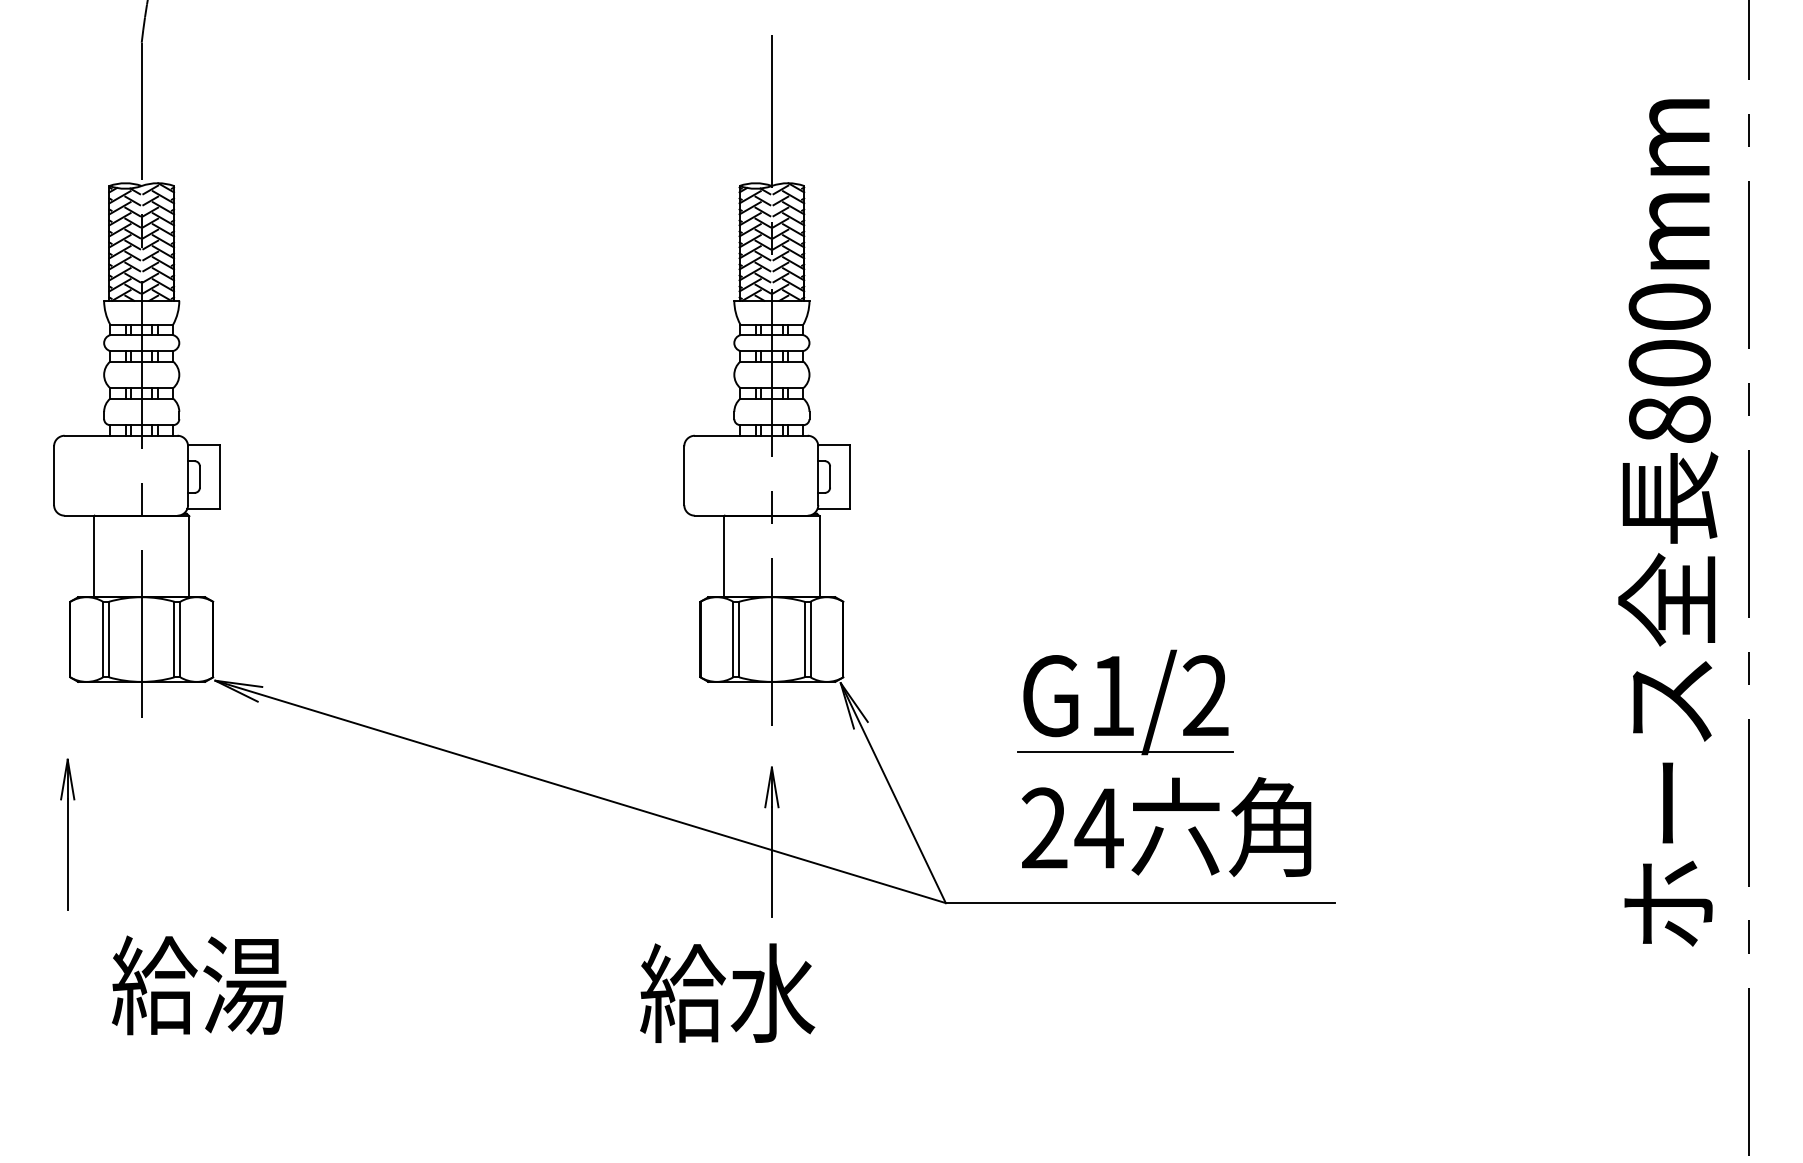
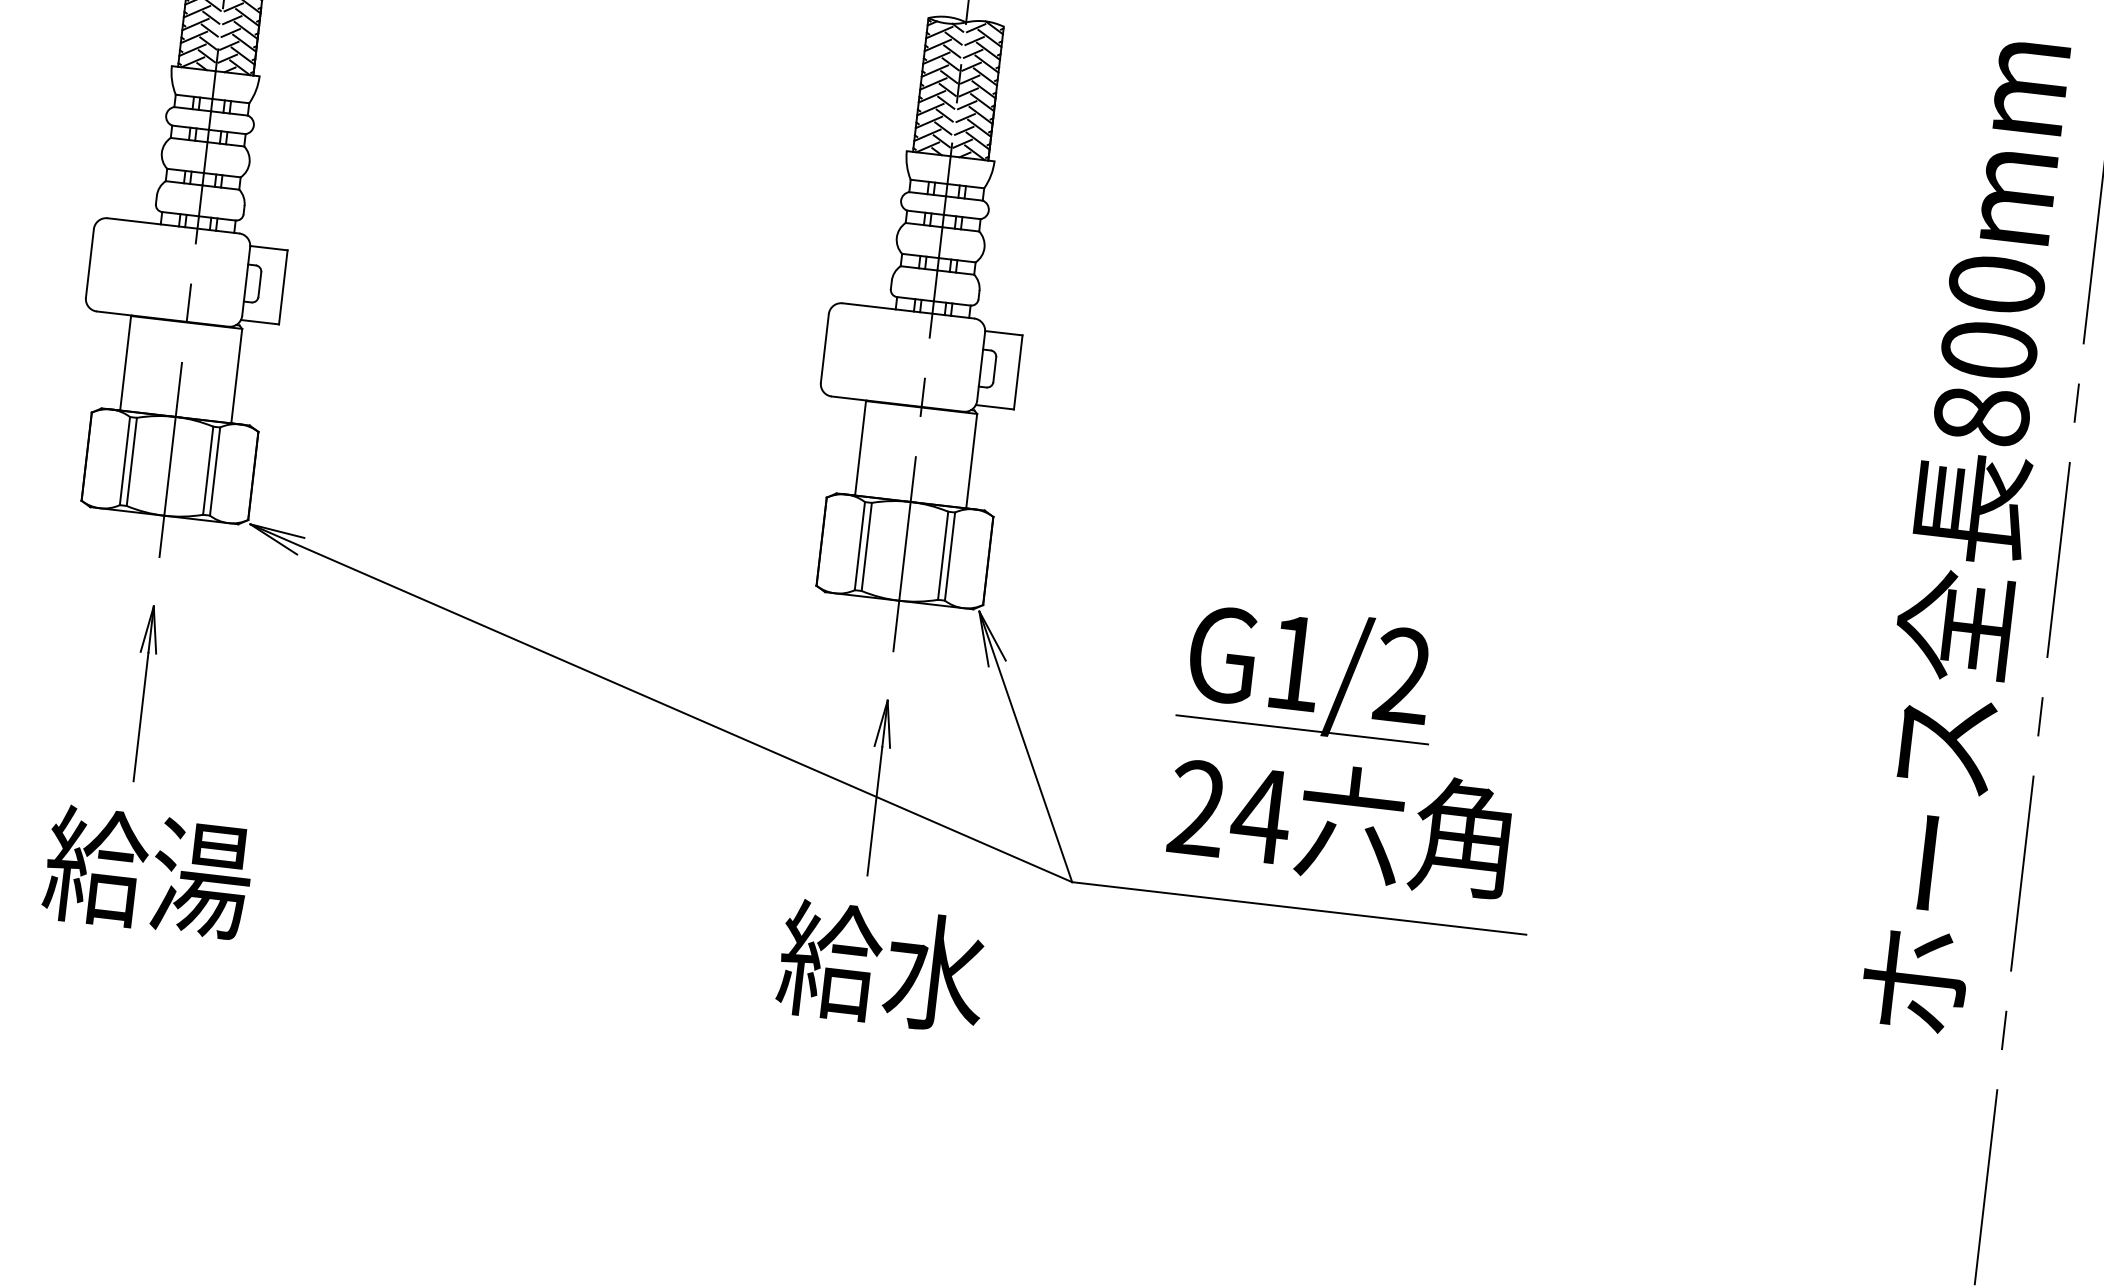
part: (67, 834) -> (143, 693), moved
text: (199, 985) -> (148, 872), moved
text: (727, 992) -> (882, 965), moved

